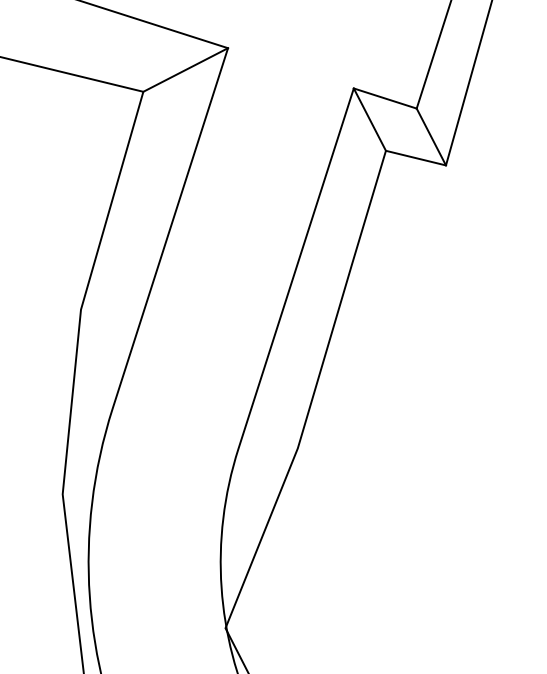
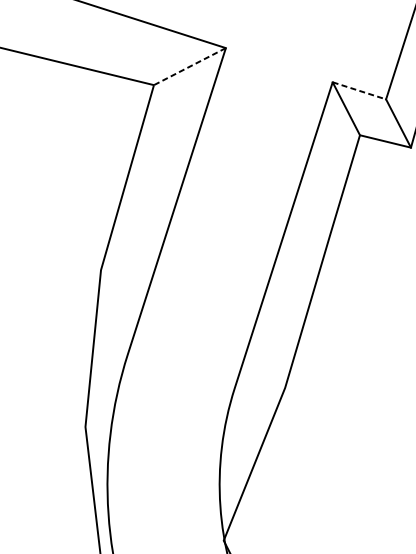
line: (185, 70) -> (189, 67), solid -> dashed
line: (385, 98) -> (359, 90), solid -> dashed

